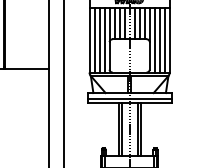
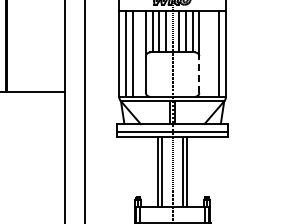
line: (104, 40) -> (139, 53), removed
line: (154, 40) -> (205, 53), removed
line: (159, 40) -> (212, 53), removed
line: (149, 55) -> (199, 74), solid -> dashed

